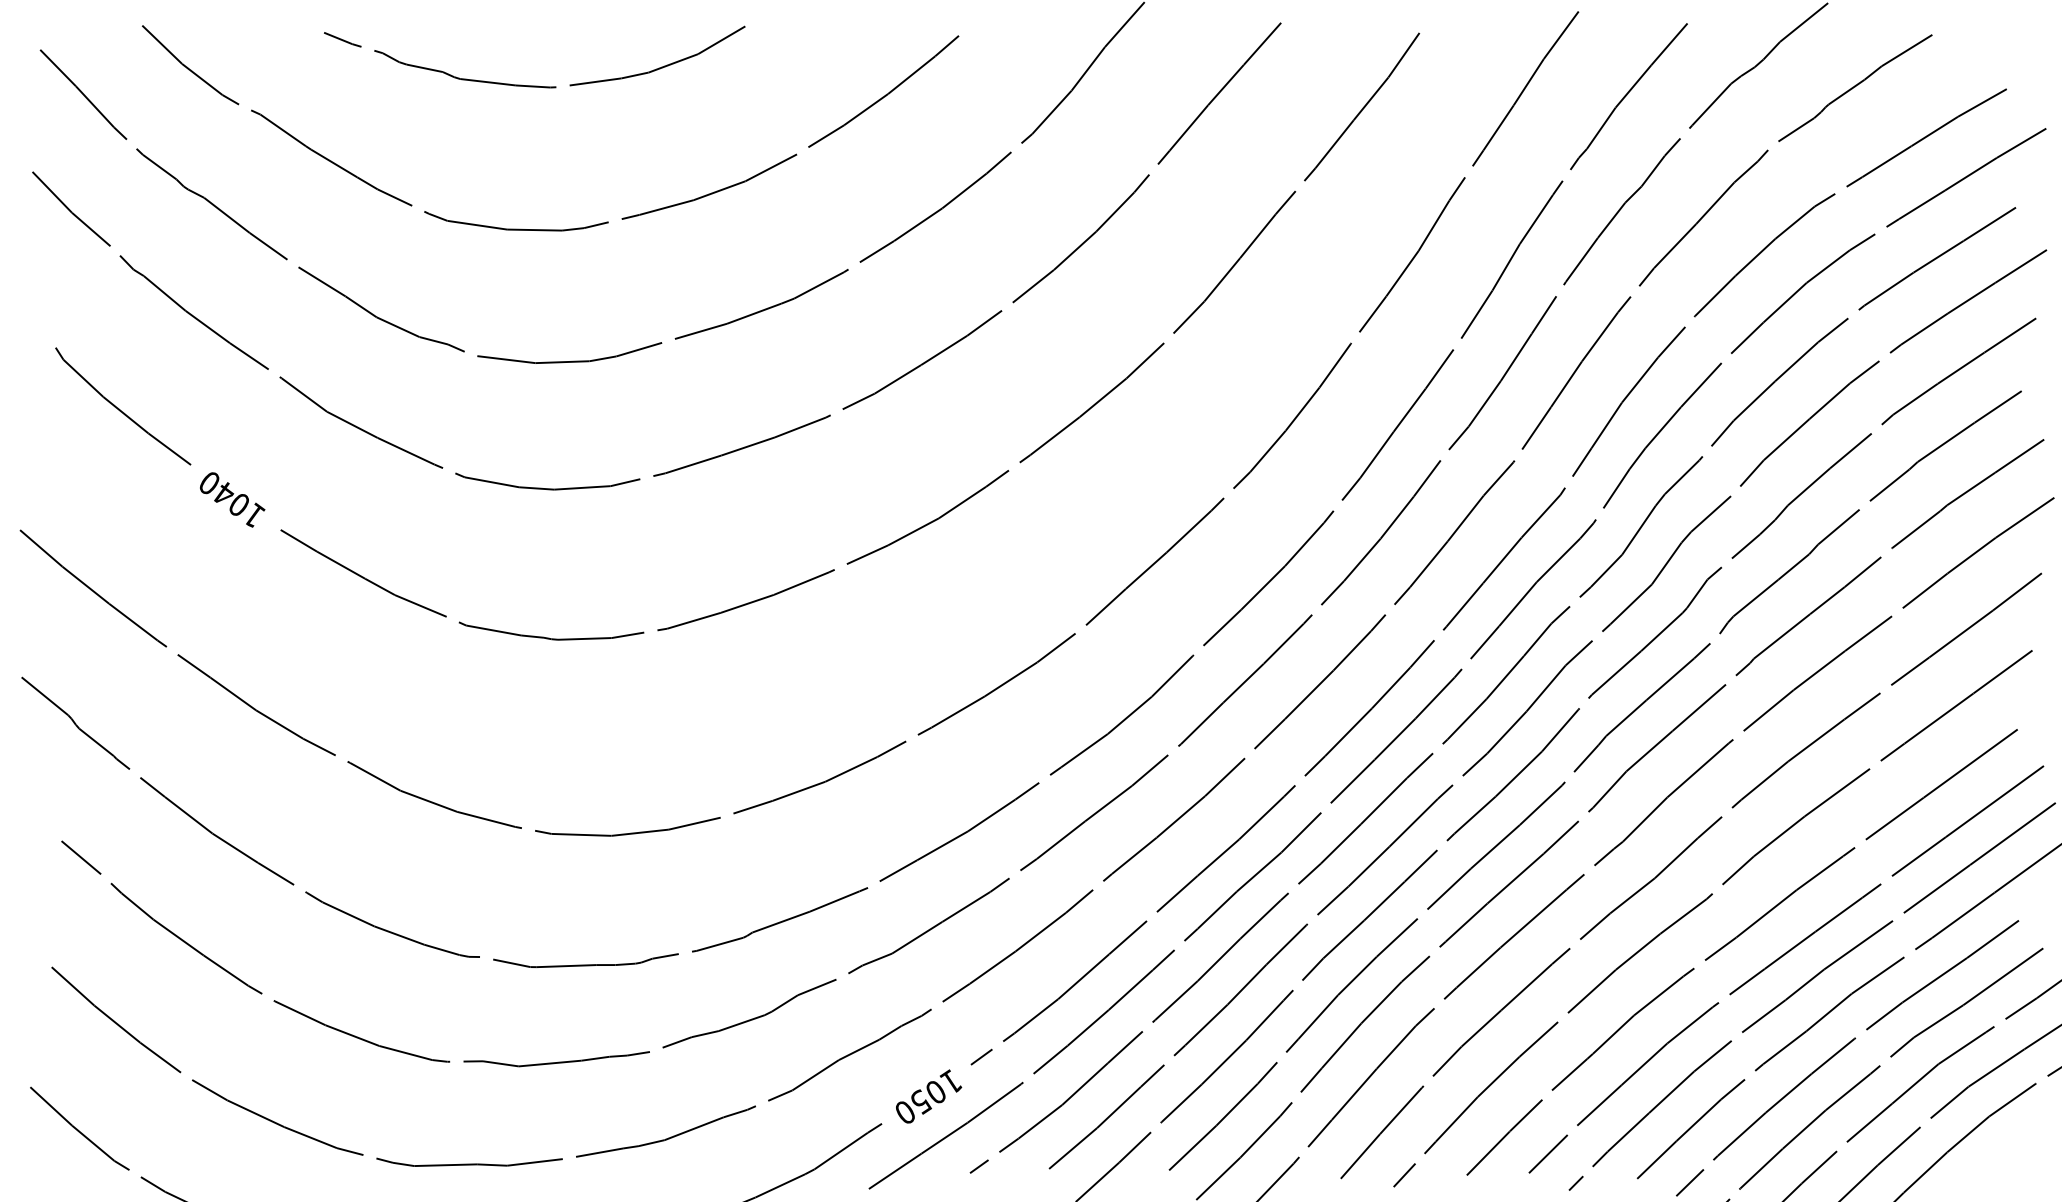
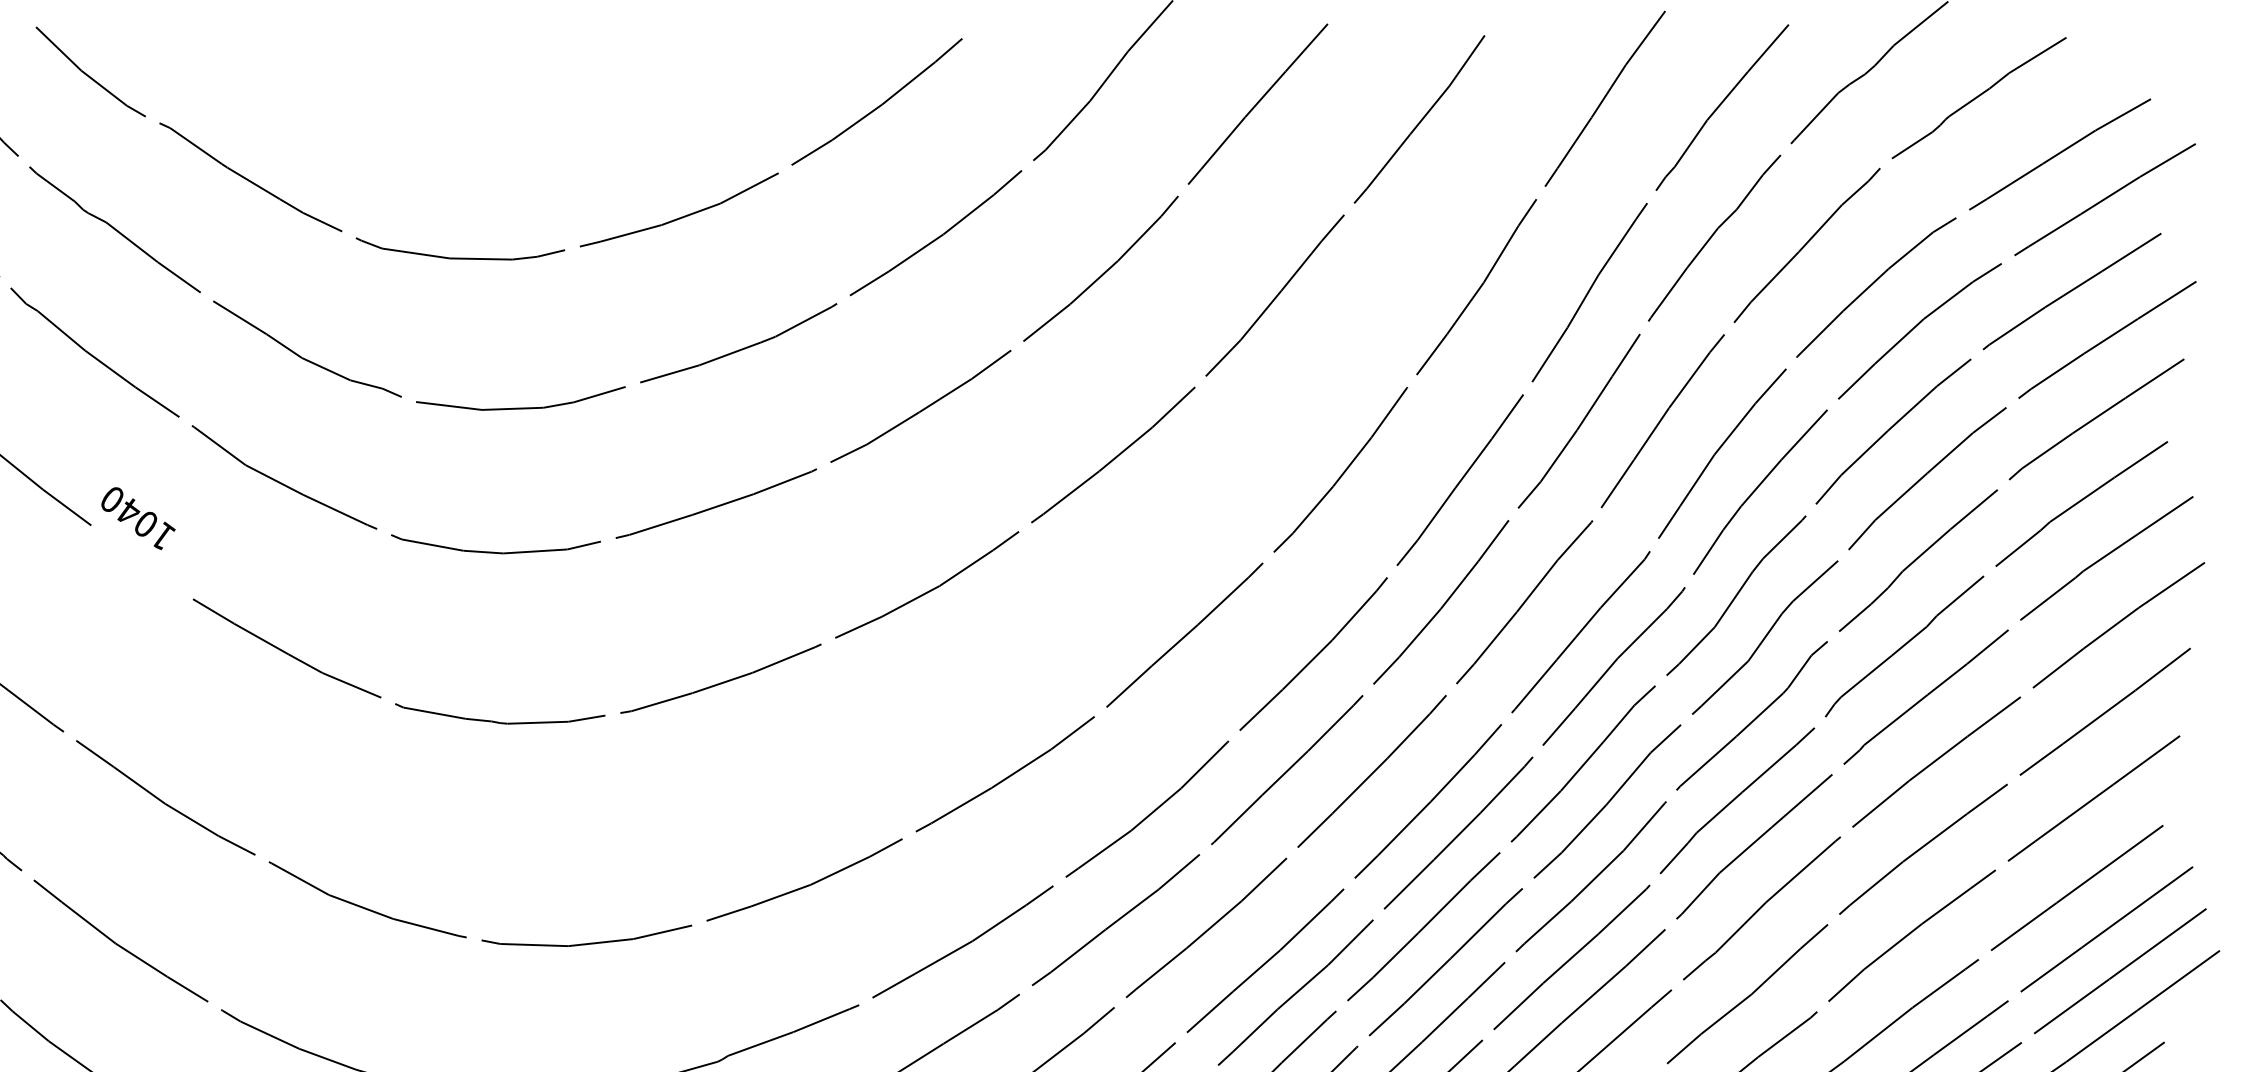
curve: (534, 85) -> (480, 95), removed
text: (232, 499) -> (138, 518), moved

